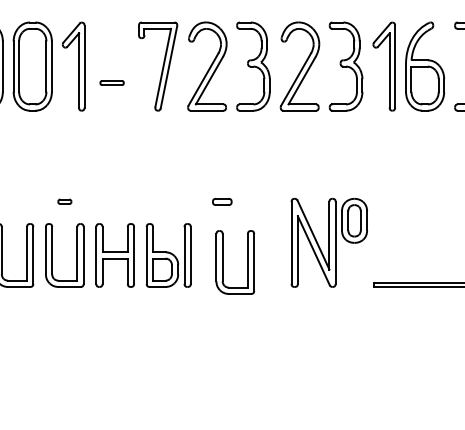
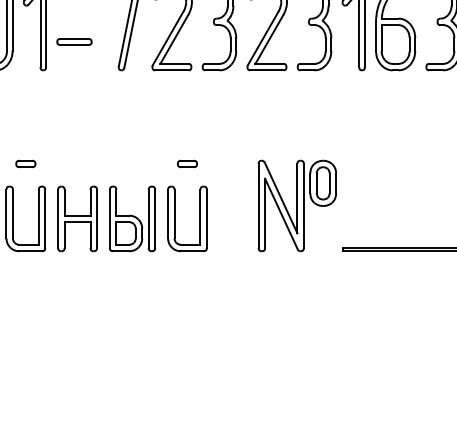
part: (111, 82) -> (73, 41), size x1.43
part: (64, 201) -> (25, 163), size x1.43
part: (223, 262) -> (175, 218), moved

